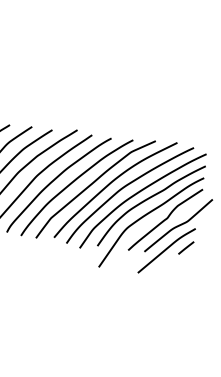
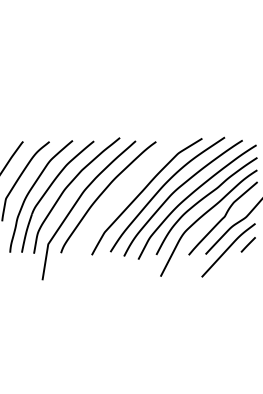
curve: (73, 182) -> (123, 192), removed

